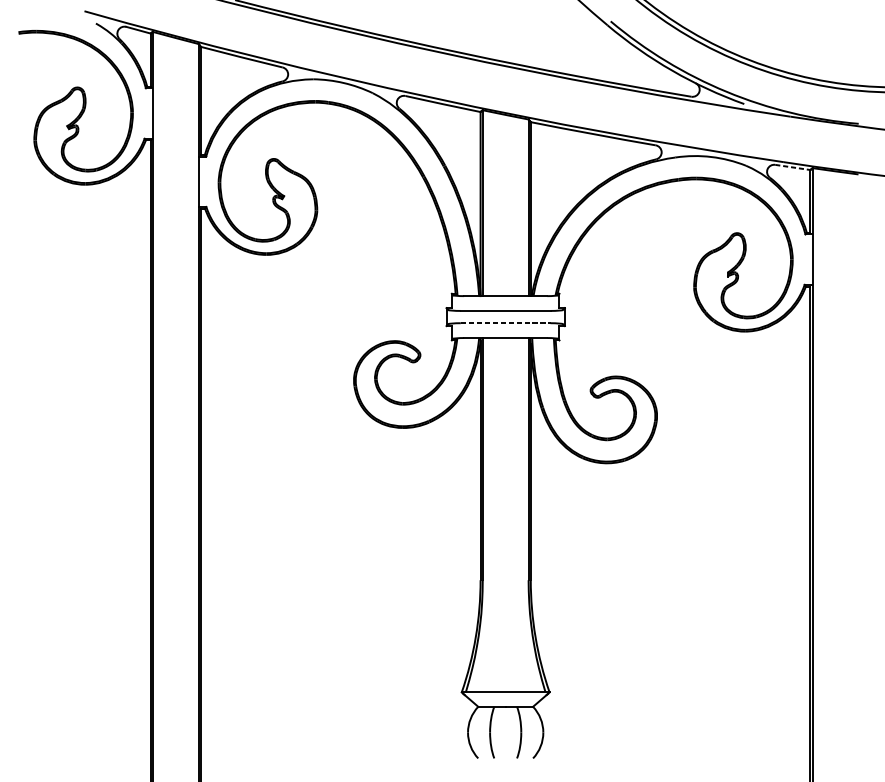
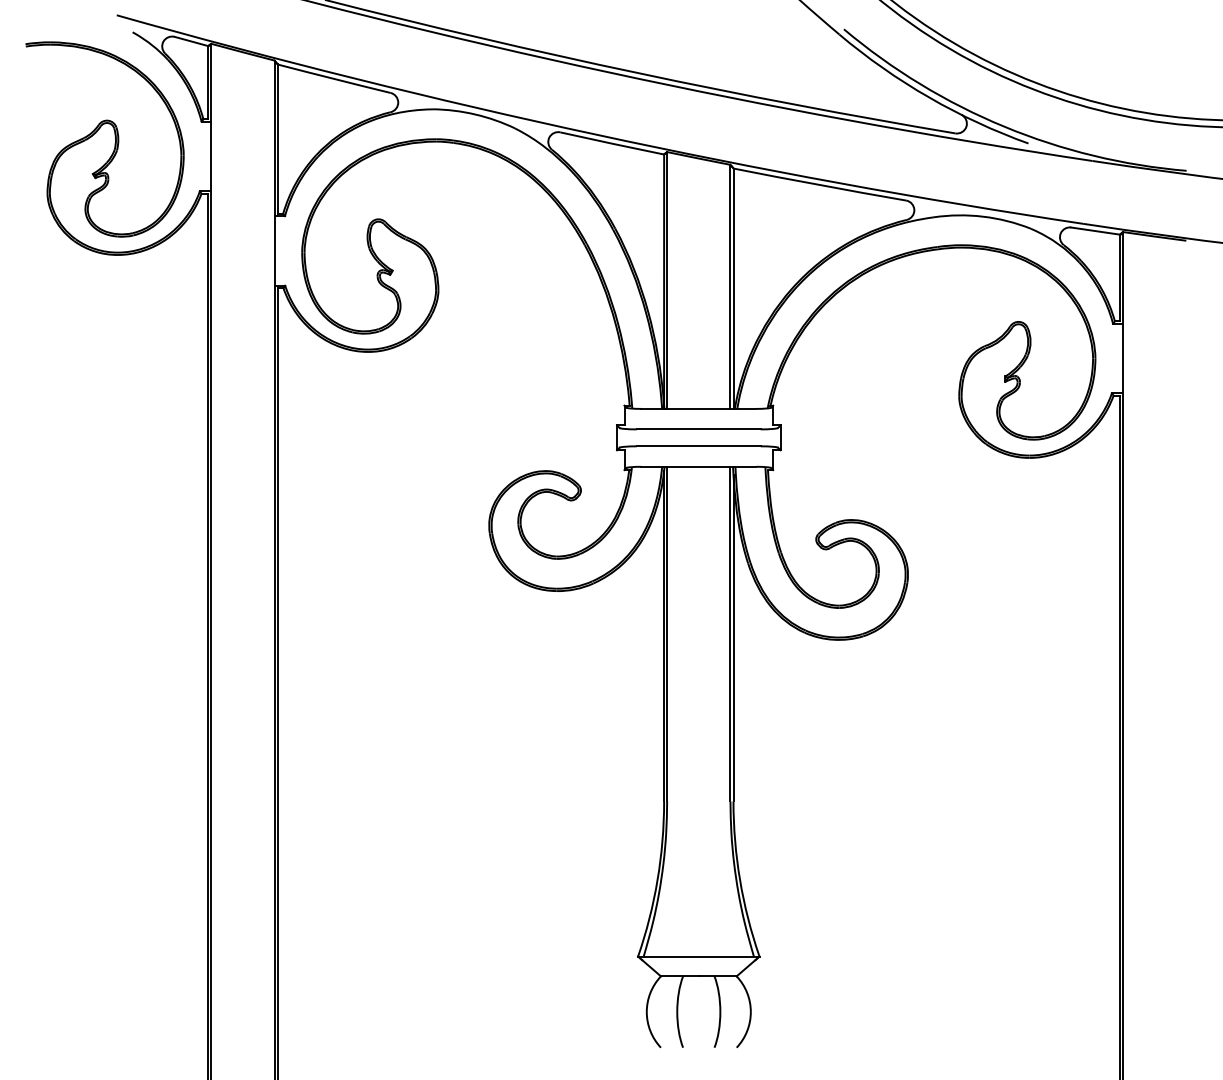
line: (792, 167) -> (1095, 231), dashed -> solid
line: (505, 323) -> (698, 446), dashed -> solid

